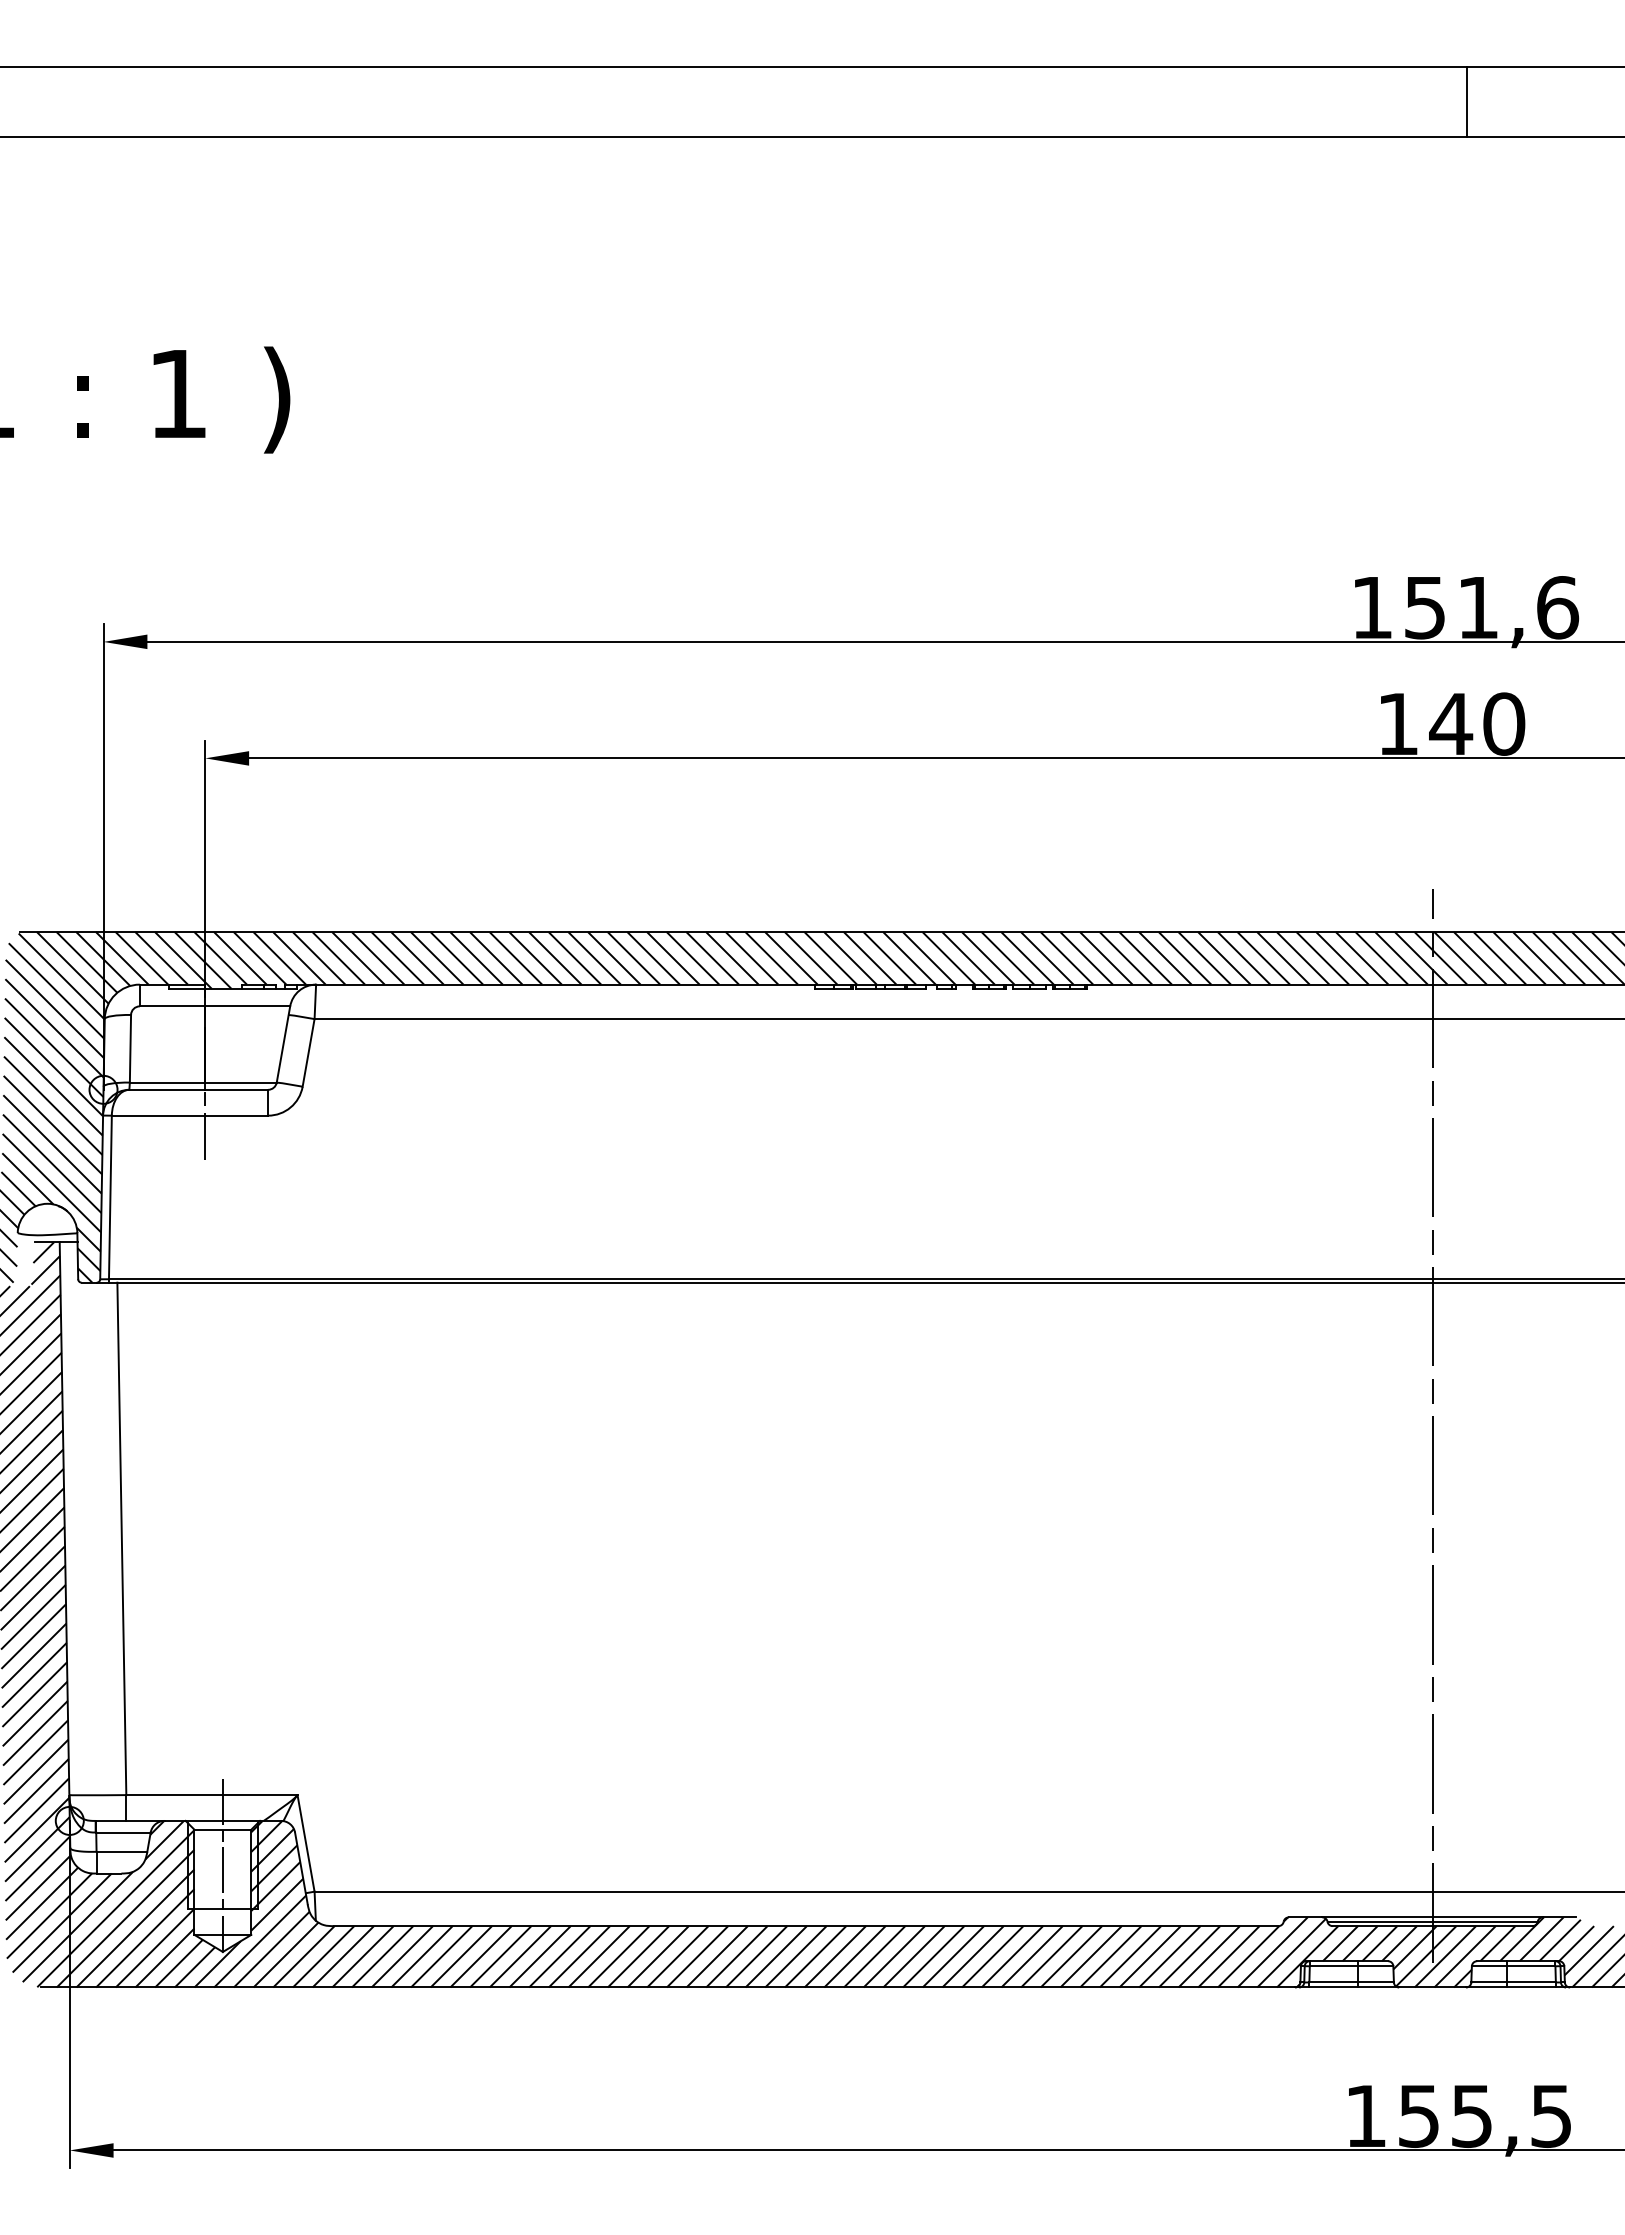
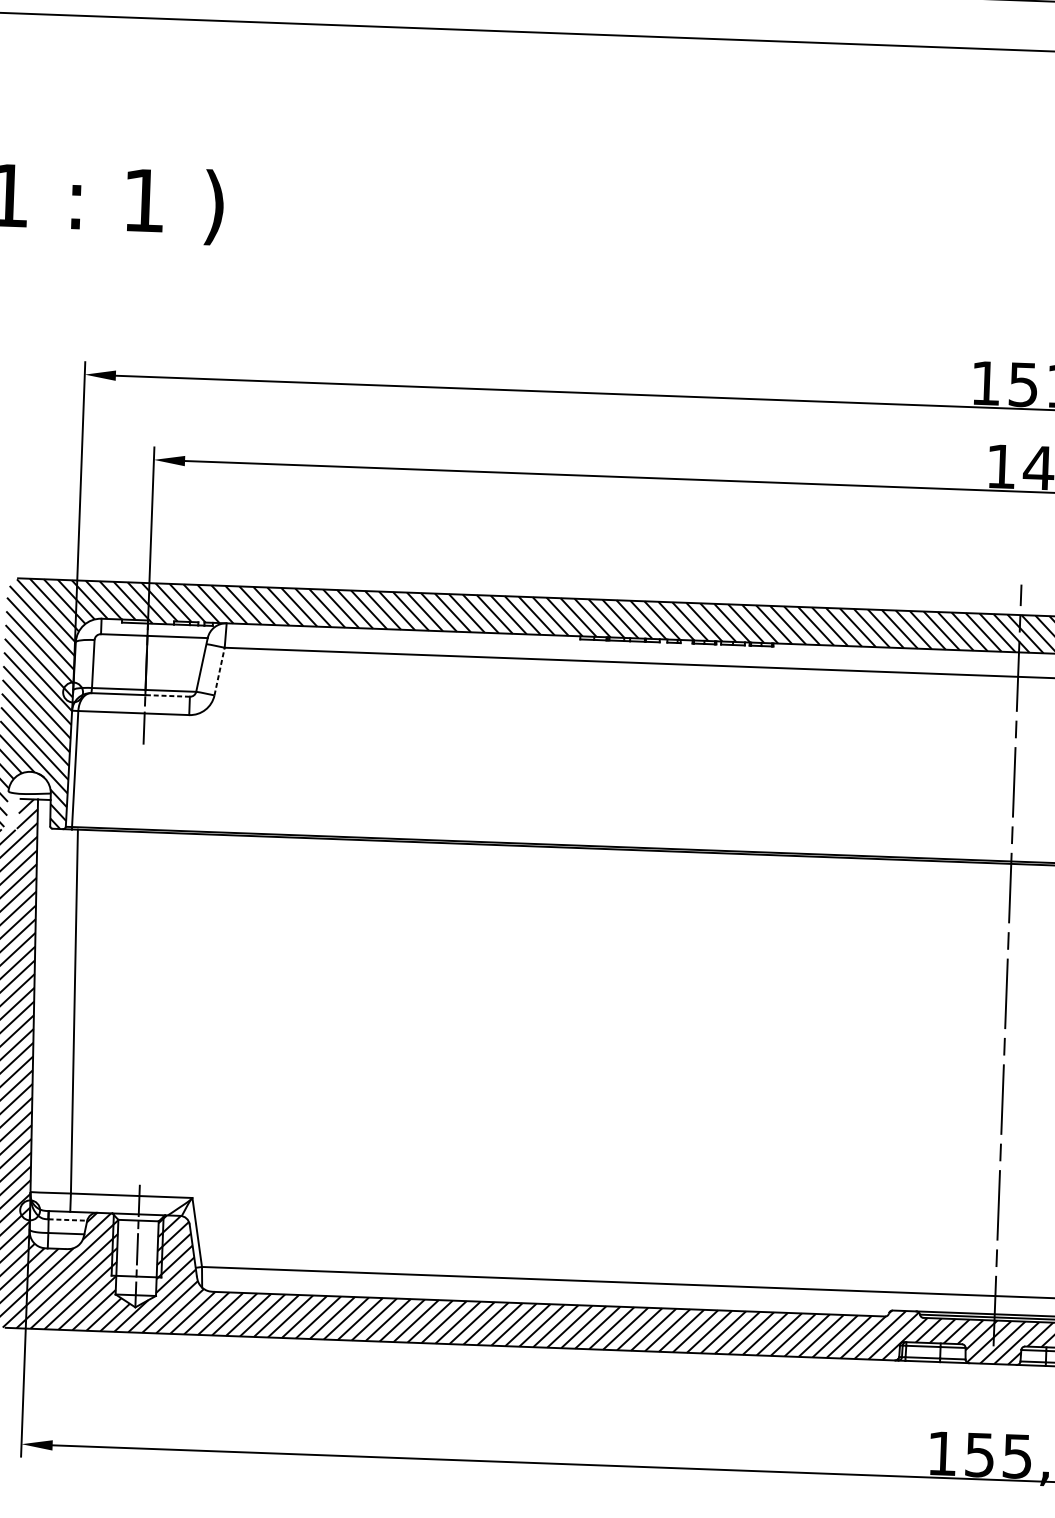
line: (308, 1052) -> (219, 671), solid -> dashed
line: (236, 1089) -> (167, 695), solid -> dashed
line: (123, 1832) -> (67, 1219), solid -> dashed

